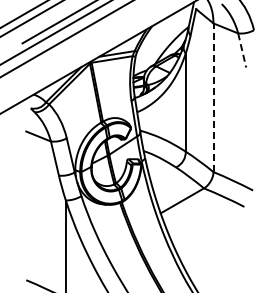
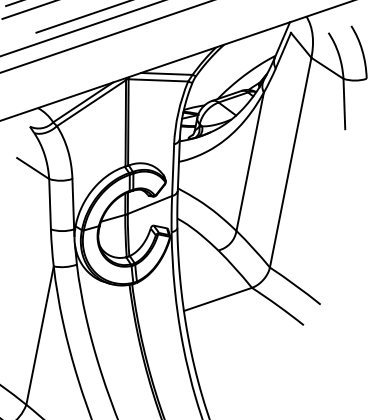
line: (242, 50) -> (344, 104), dashed -> solid
line: (213, 97) -> (290, 162), dashed -> solid

